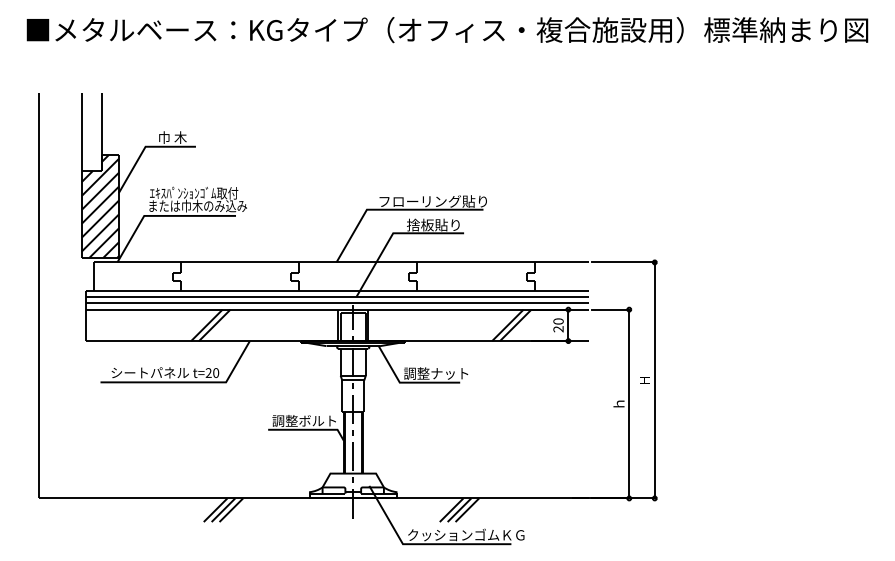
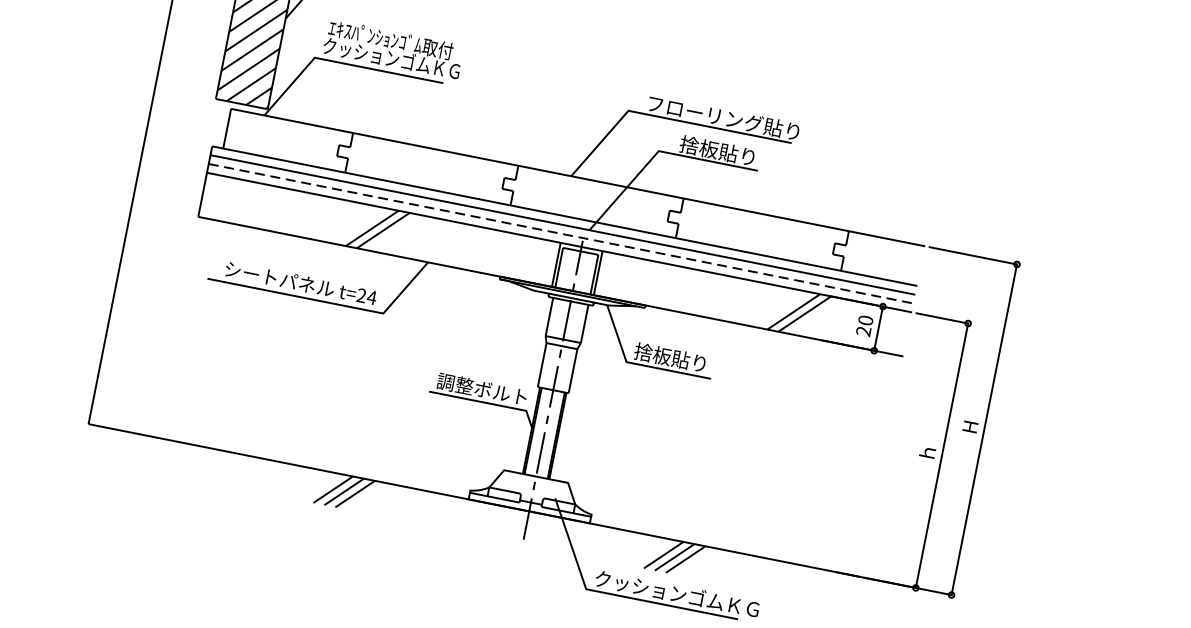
text: (197, 205) -> (392, 57), または巾木のみ込み -> クッションゴムＫＧ
line: (337, 303) -> (561, 233), solid -> dashed
text: (215, 372) -> (371, 296), t=20 -> t=24
text: (436, 373) -> (680, 359), 調整ナット -> 捨板貼り

